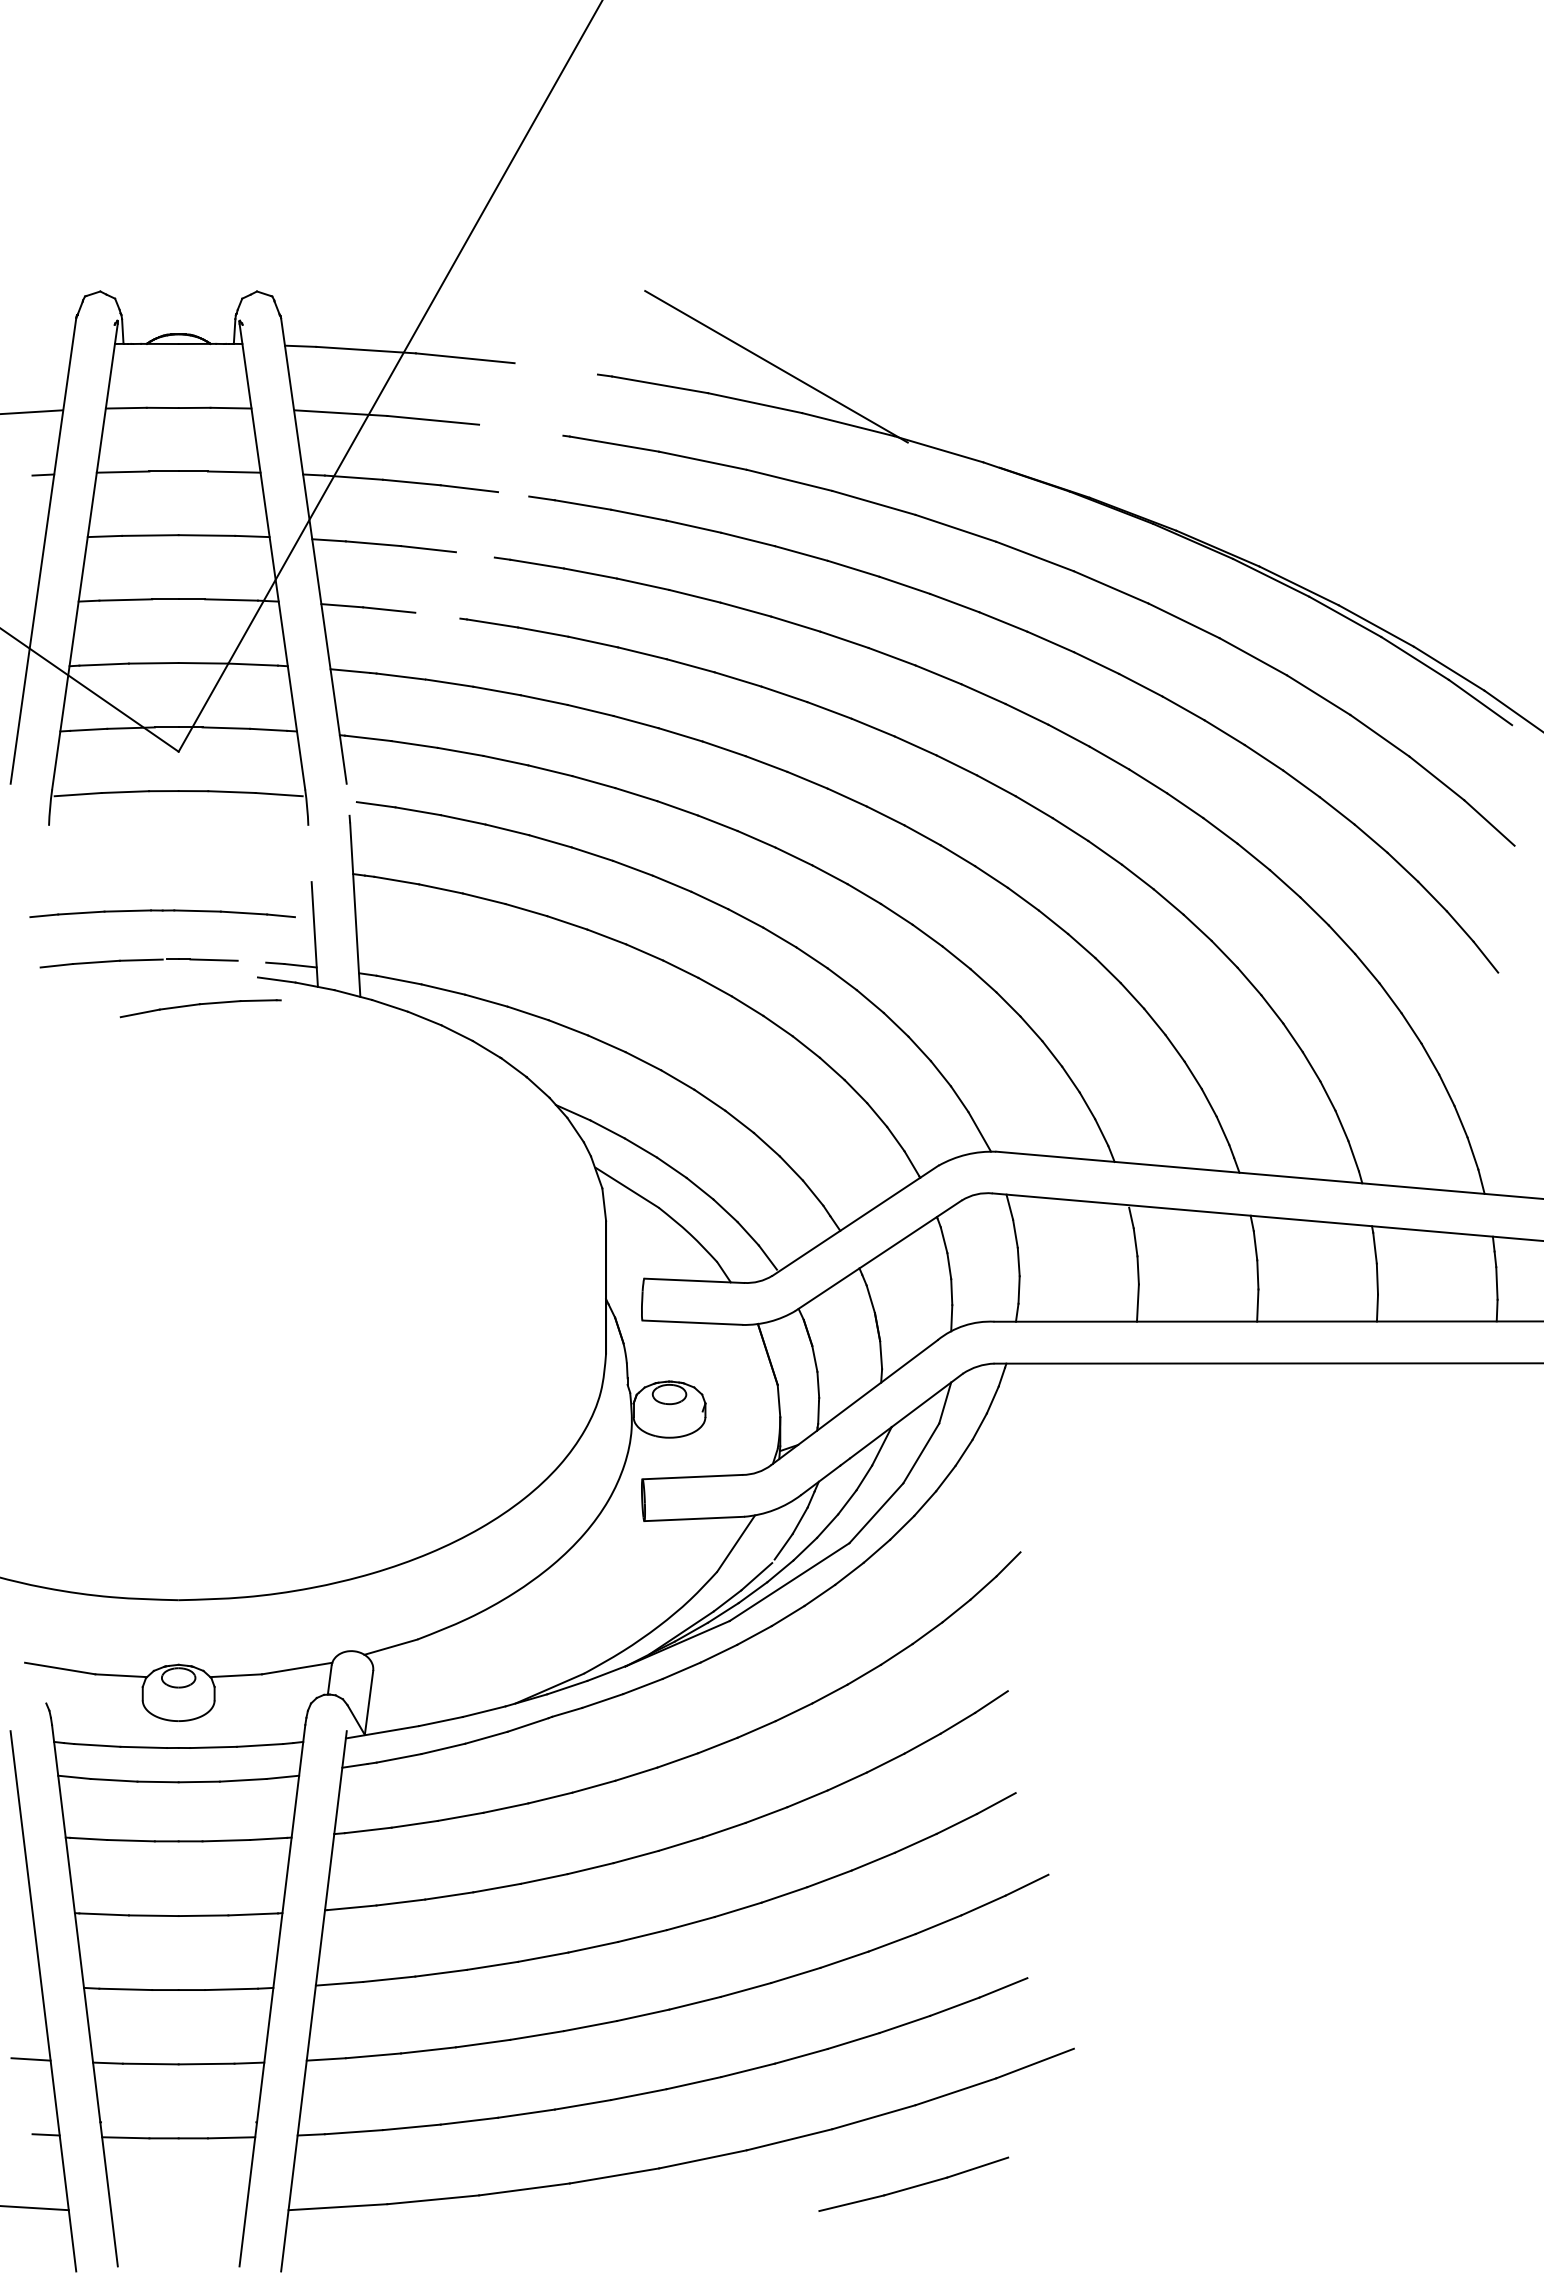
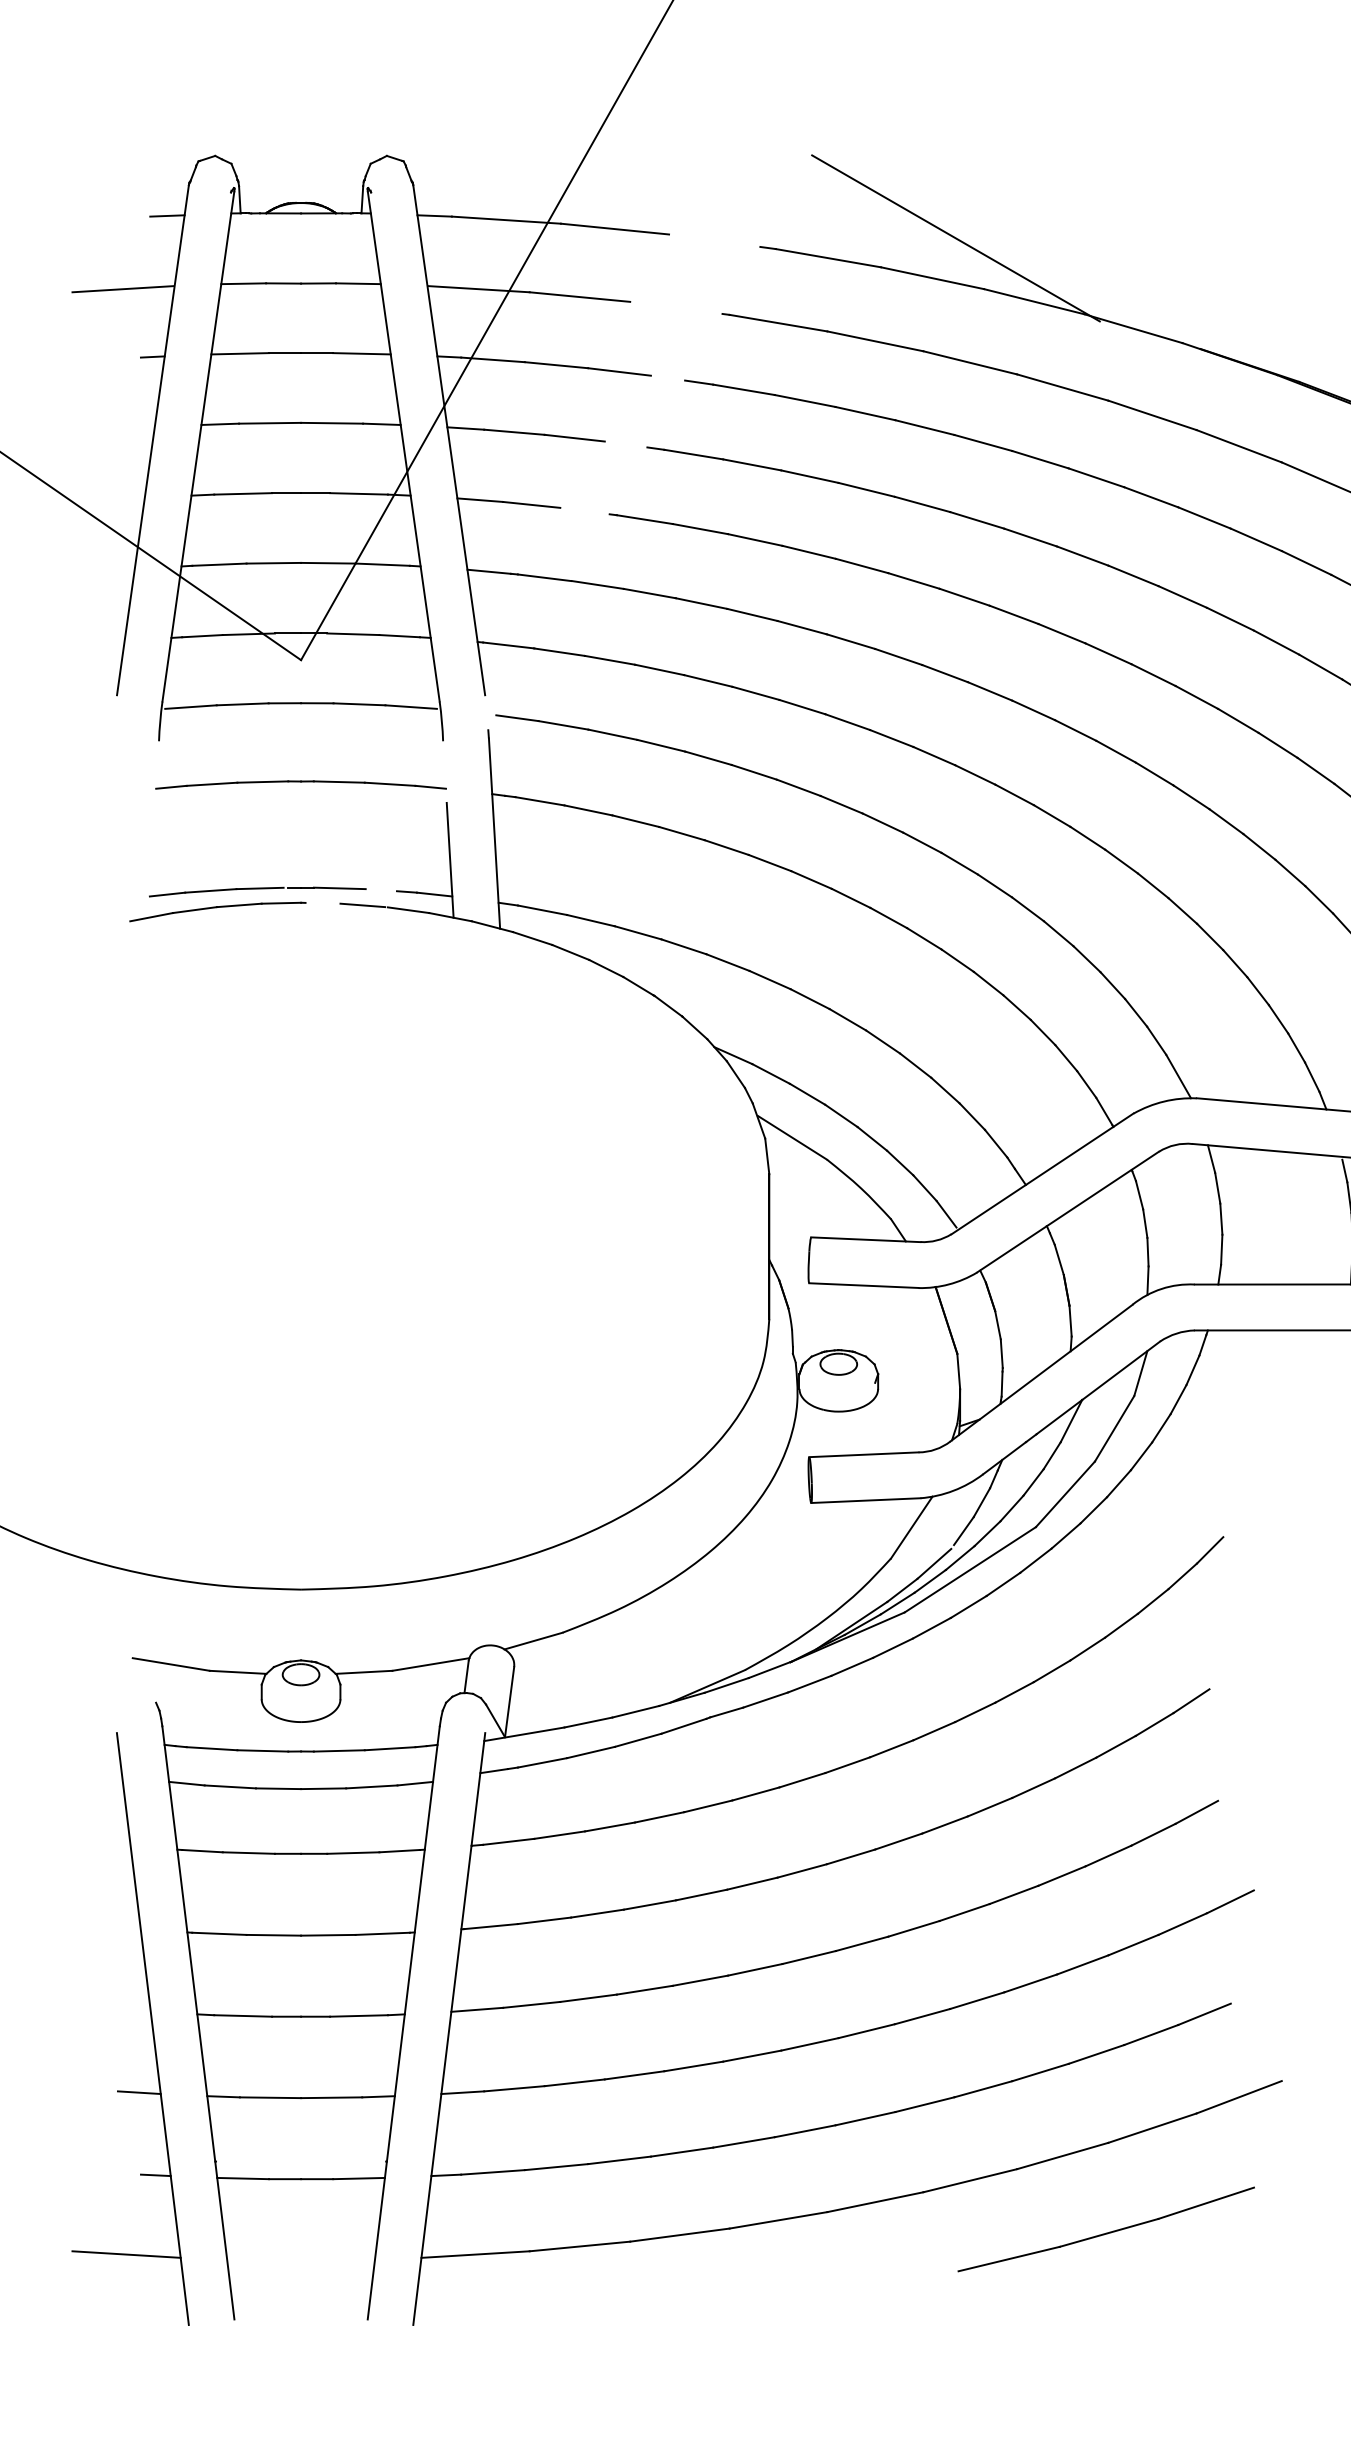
line: (56, 345) -> (167, 215), added
part: (162, 913) -> (300, 784), moved
line: (234, 975) -> (362, 905), added
part: (200, 1008) -> (217, 911), moved
part: (913, 2184) -> (1106, 2229), size x1.43

